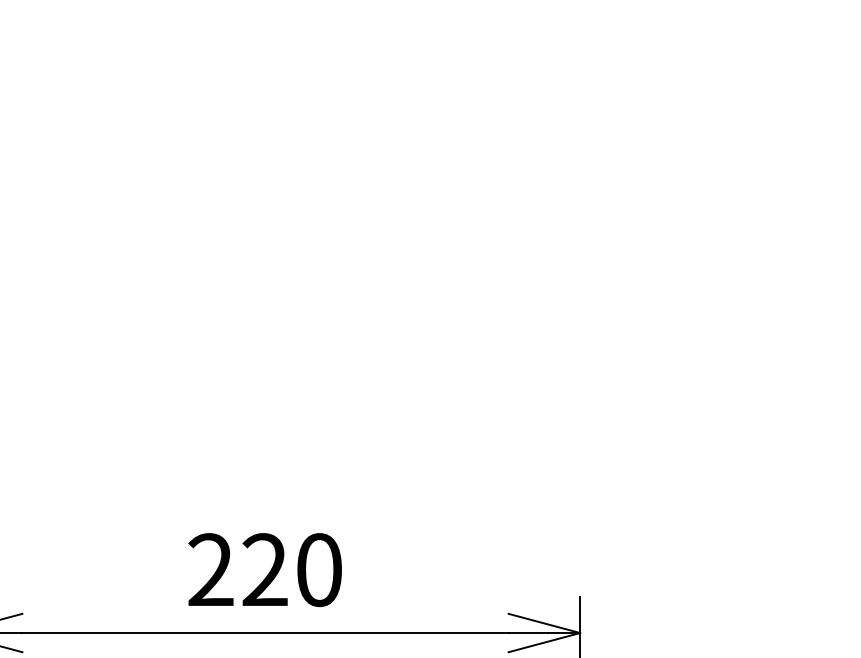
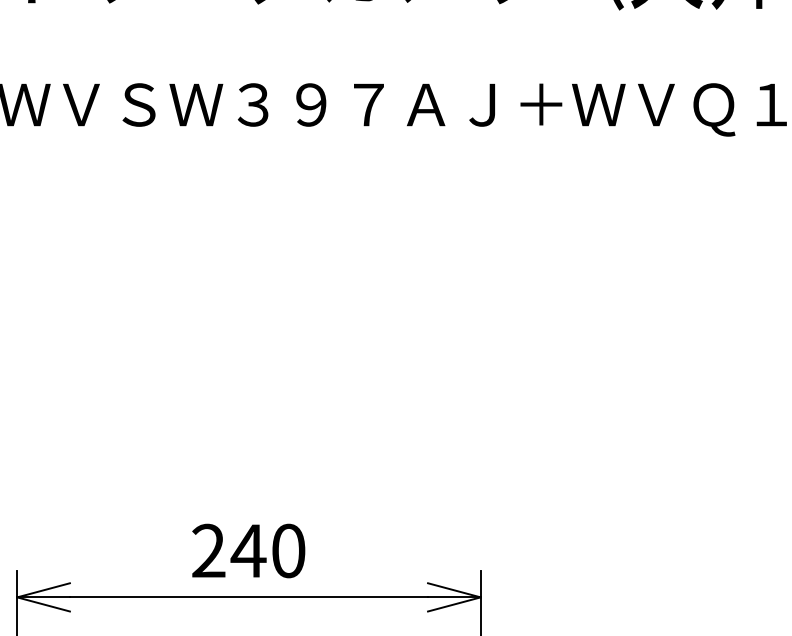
text: (264, 569) -> (248, 550), 220 -> 240

